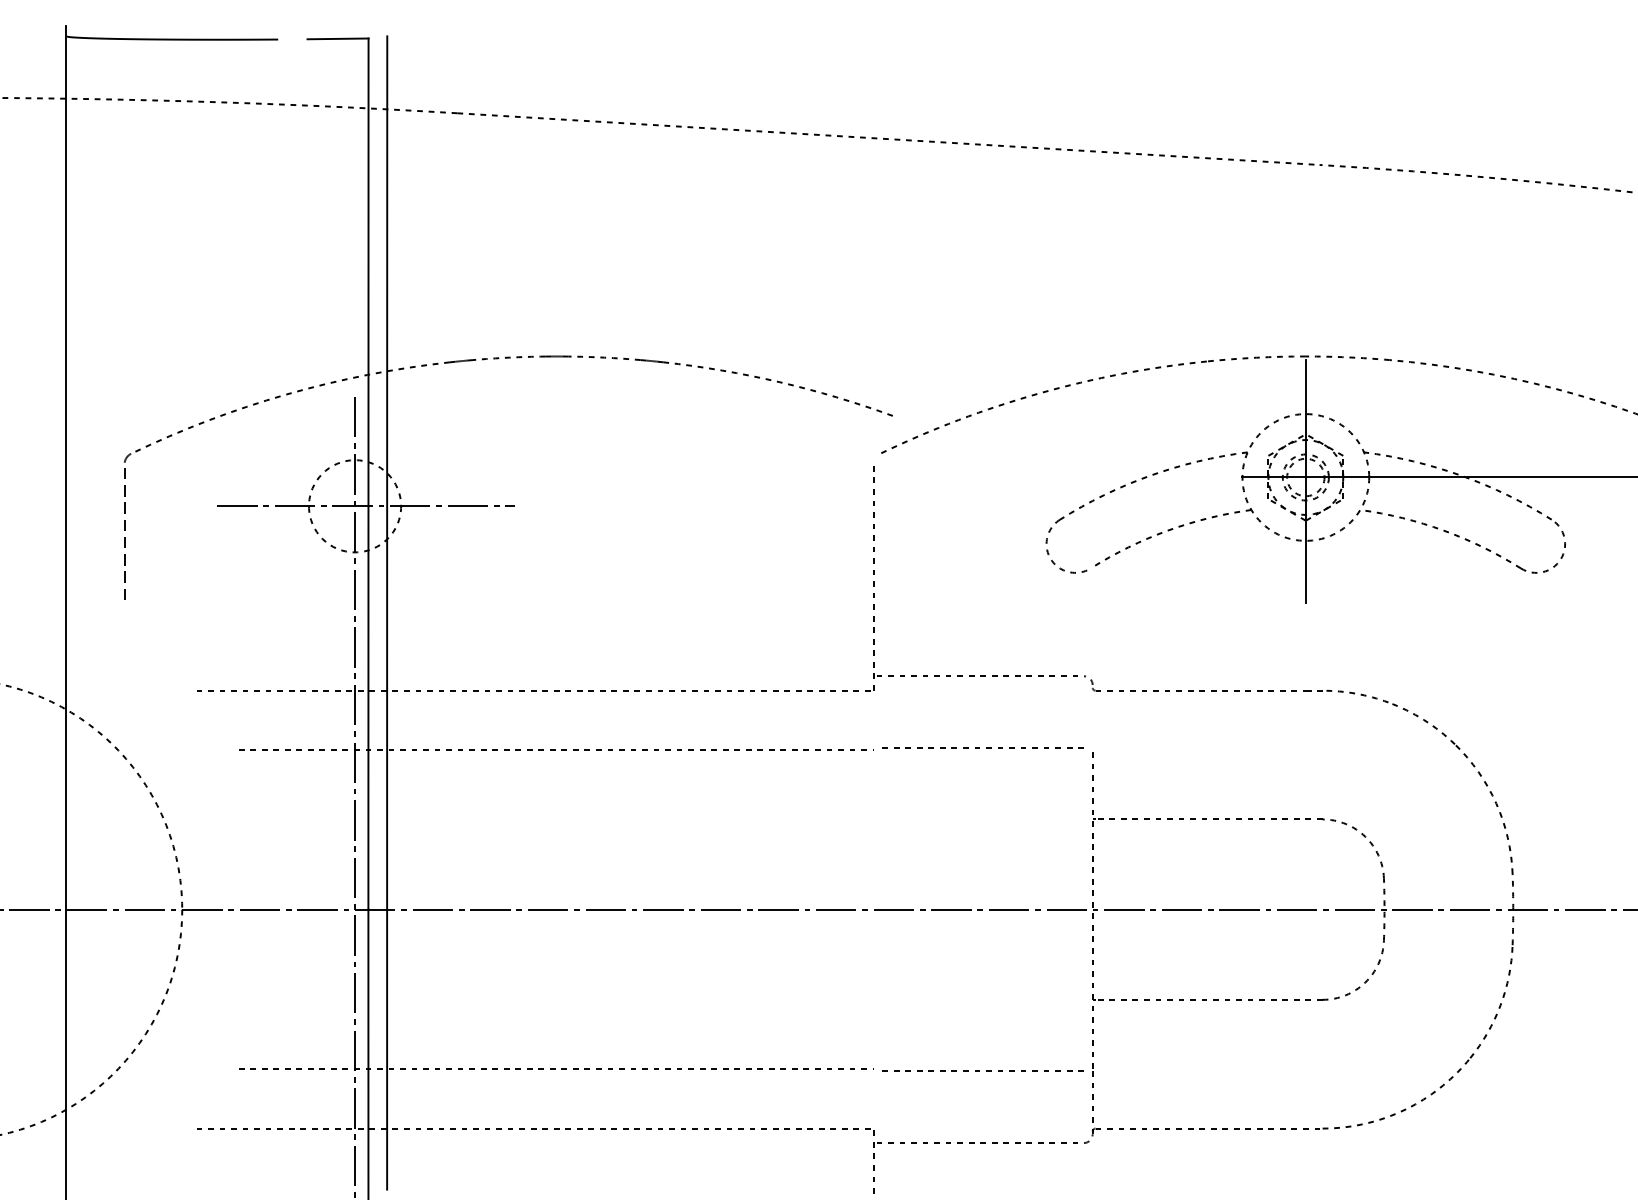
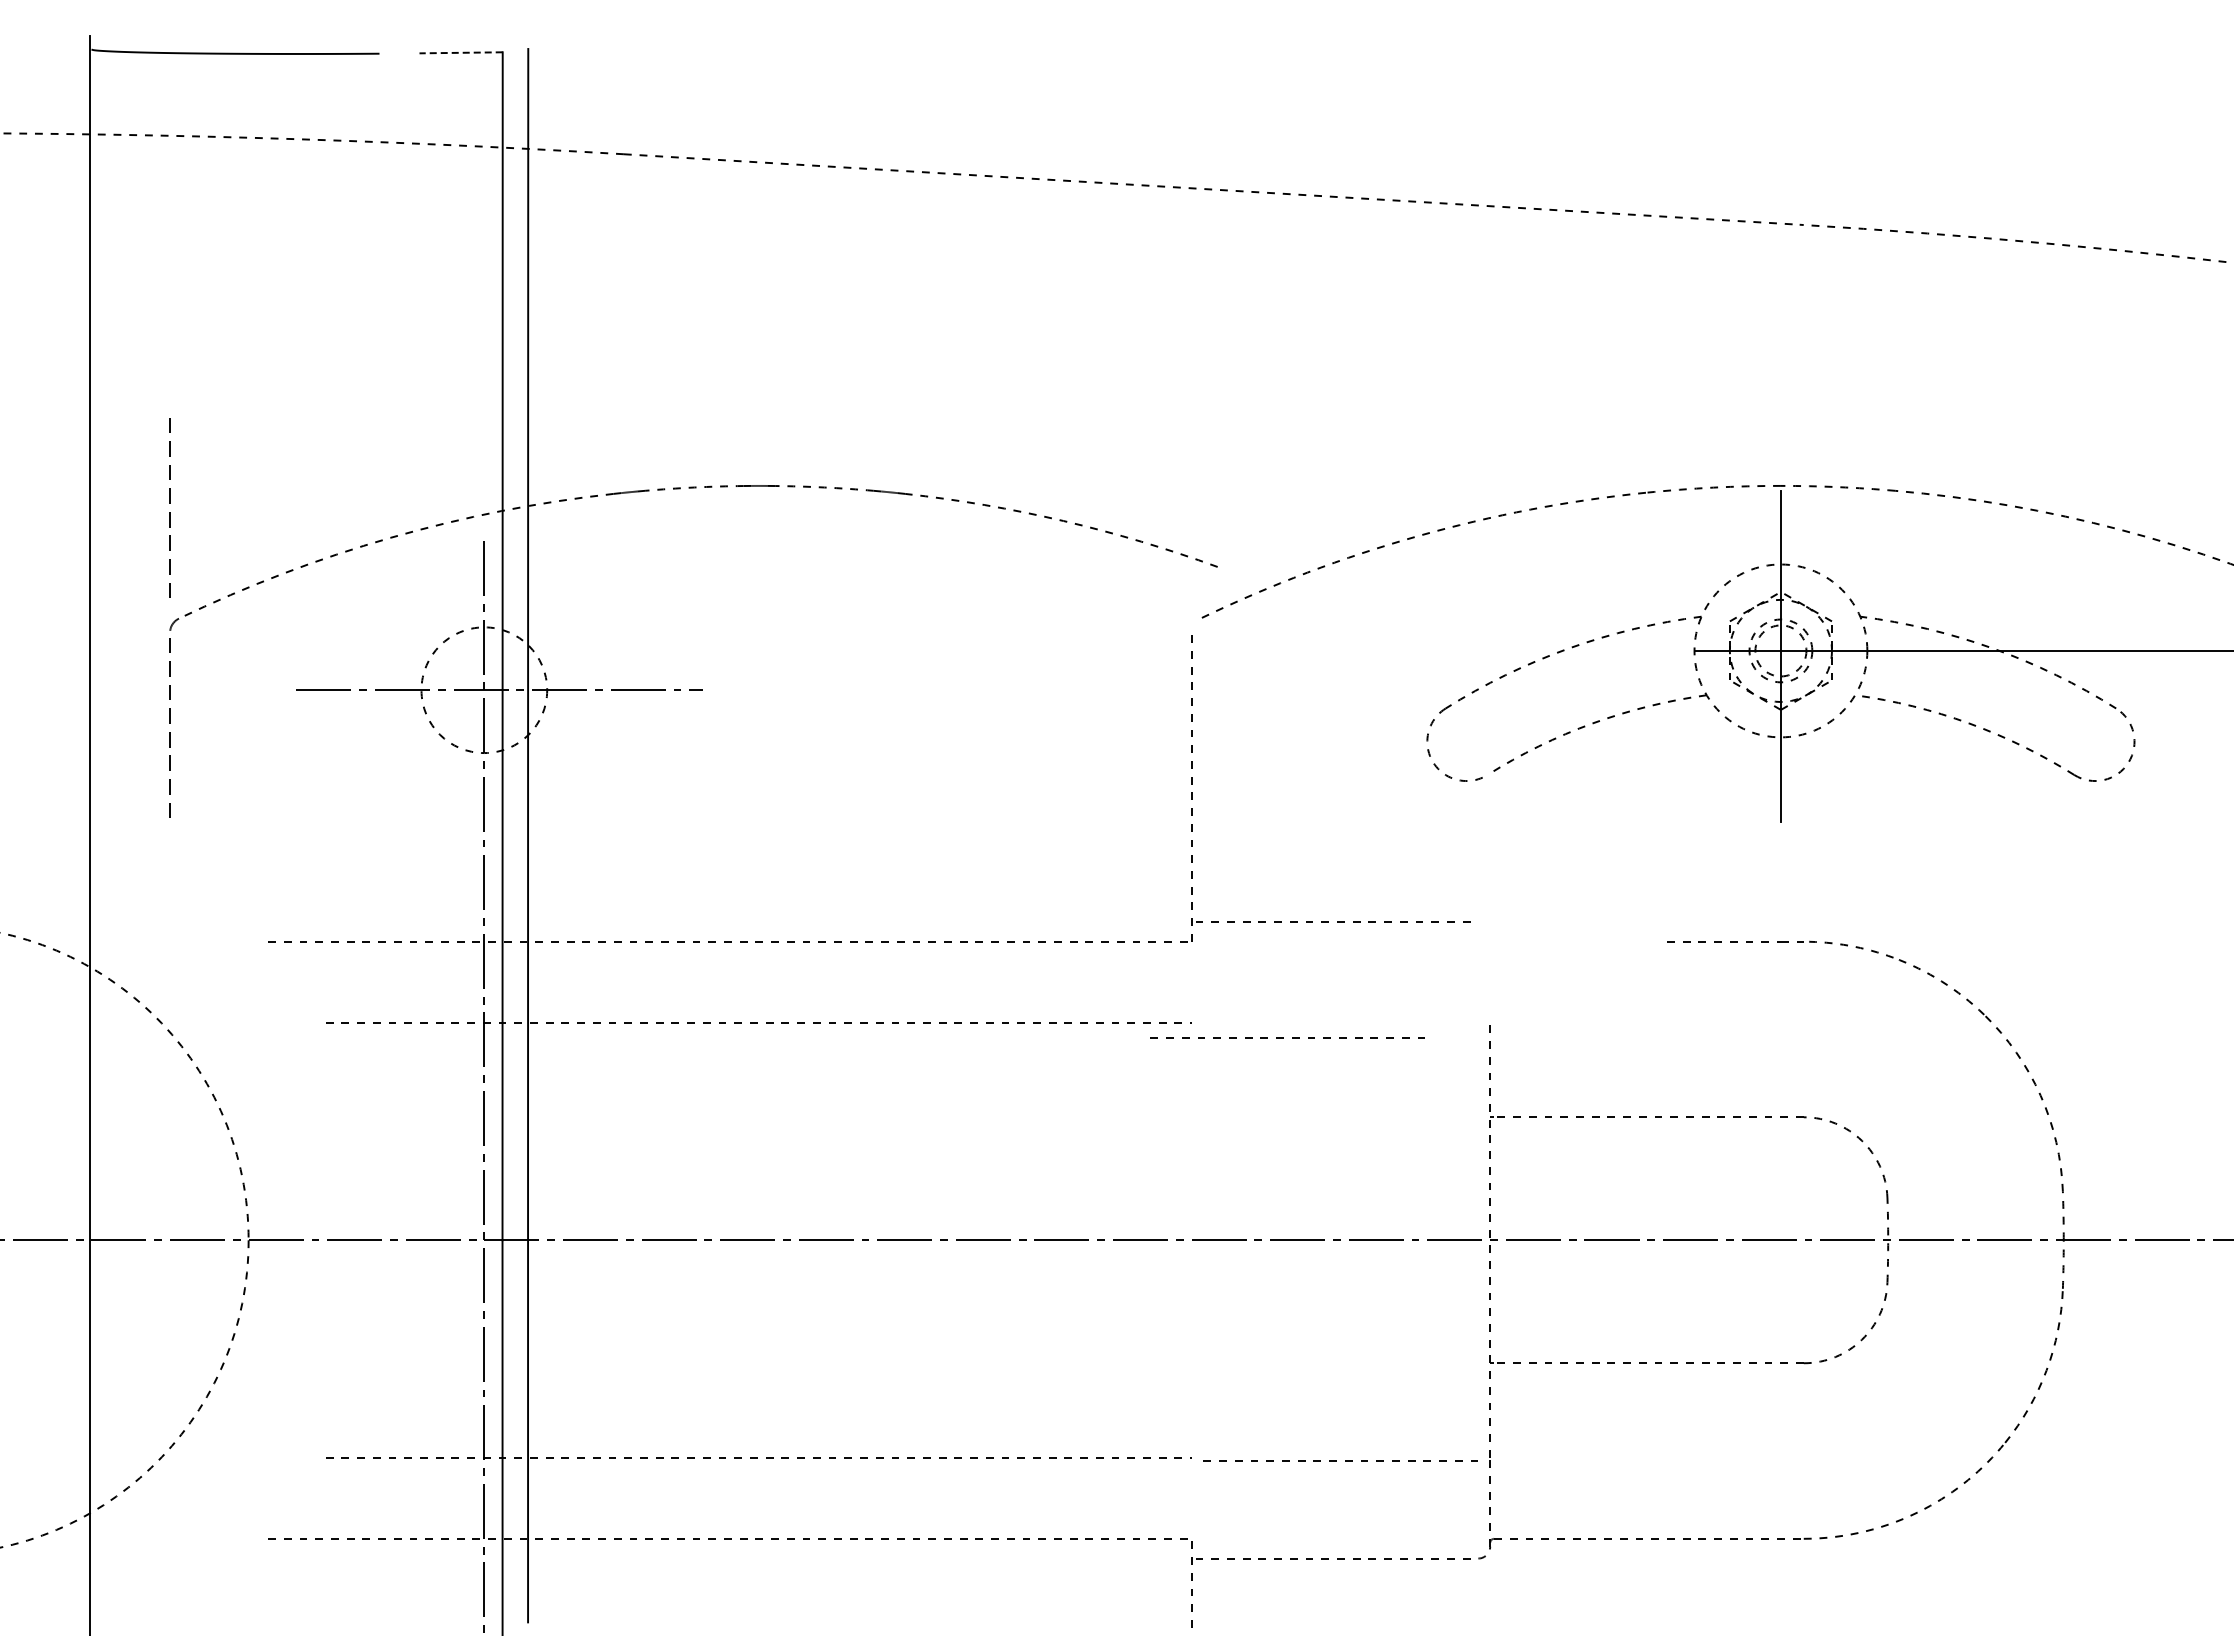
line: (338, 38) -> (461, 52), solid -> dashed
line: (124, 369) -> (169, 503), added
part: (1147, 690) -> (1564, 941), removed
line: (979, 747) -> (1283, 1037), moved

